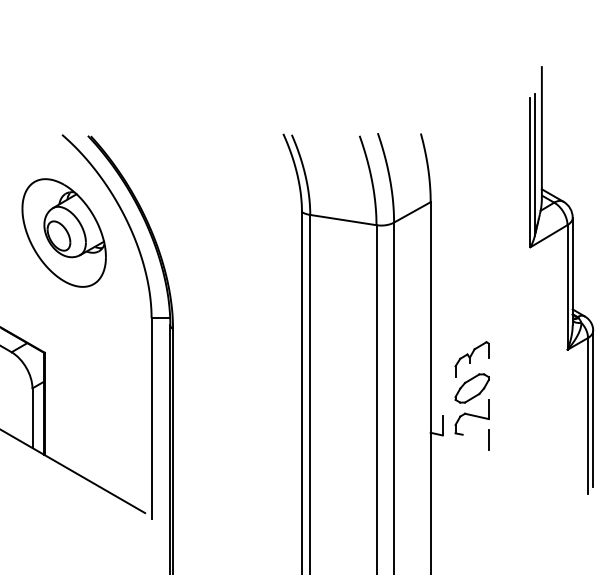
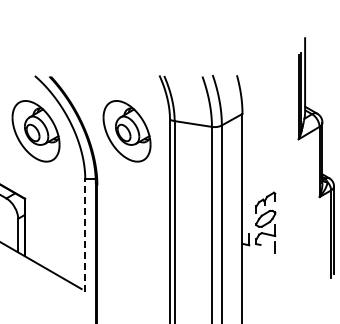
part: (224, 233) -> (126, 131), added
line: (151, 417) -> (85, 235), solid -> dashed

